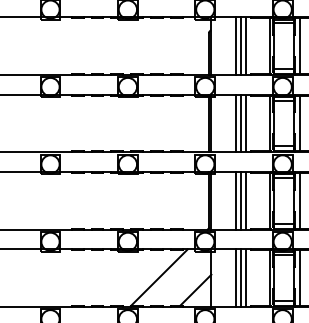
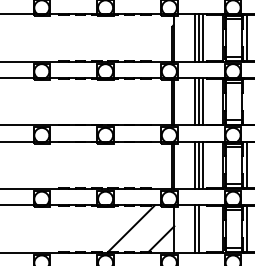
line: (298, 123) -> (246, 101), removed
line: (245, 278) -> (202, 229), removed

